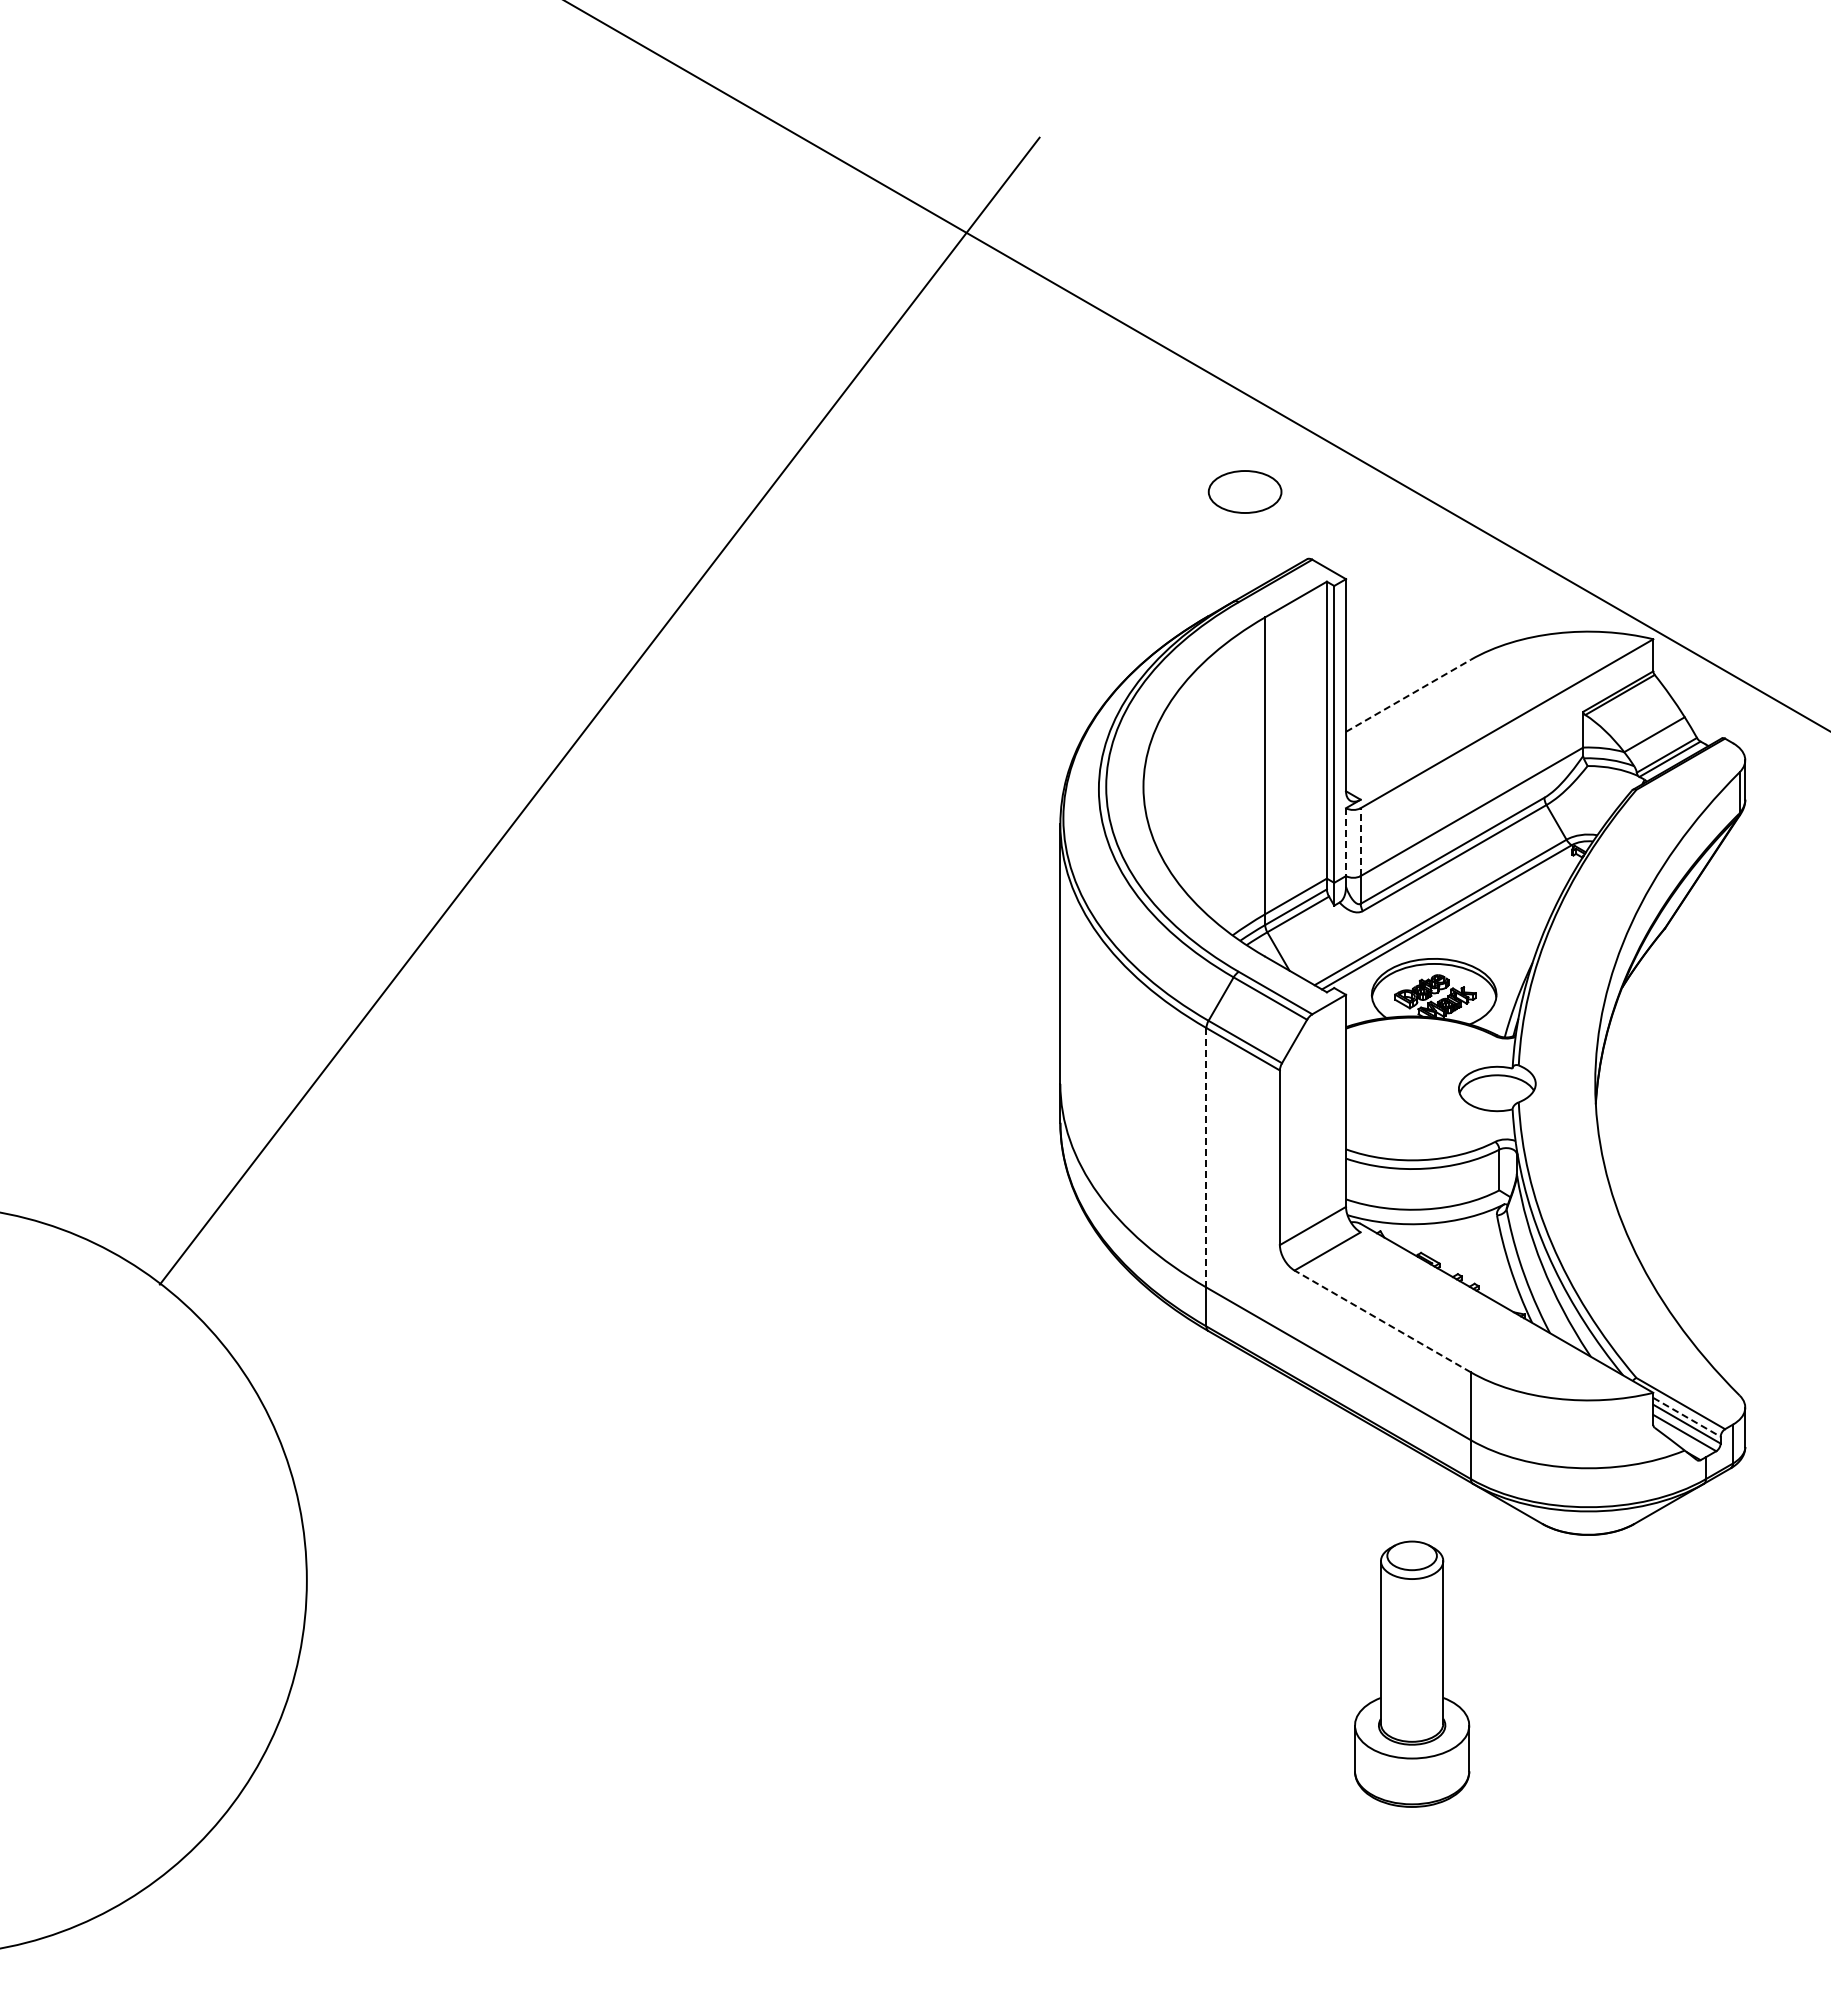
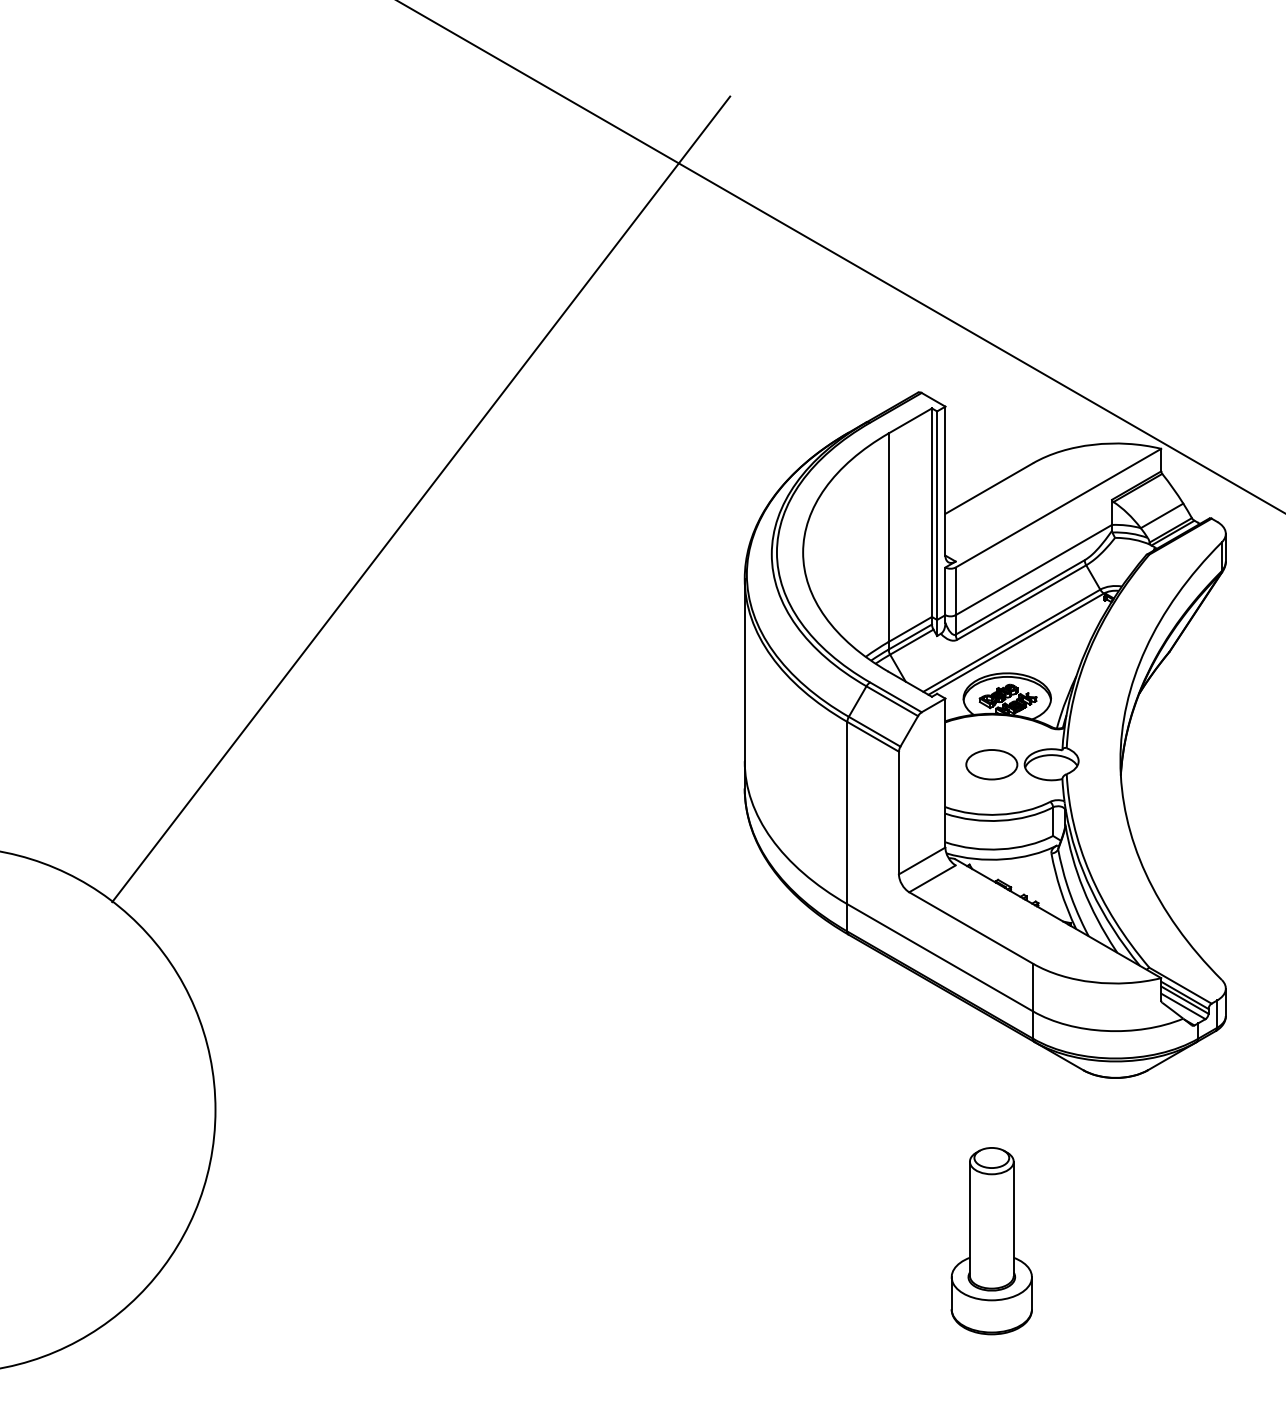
part: (1244, 491) -> (991, 764), moved
line: (1408, 695) -> (989, 488), dashed -> solid
line: (1346, 842) -> (945, 591), dashed -> solid
line: (1360, 842) -> (955, 591), dashed -> solid
line: (1206, 1157) -> (847, 812), dashed -> solid
line: (1382, 1321) -> (971, 928), dashed -> solid
line: (1687, 1417) -> (1185, 995), dashed -> solid
part: (1412, 1673) -> (992, 1240), moved

